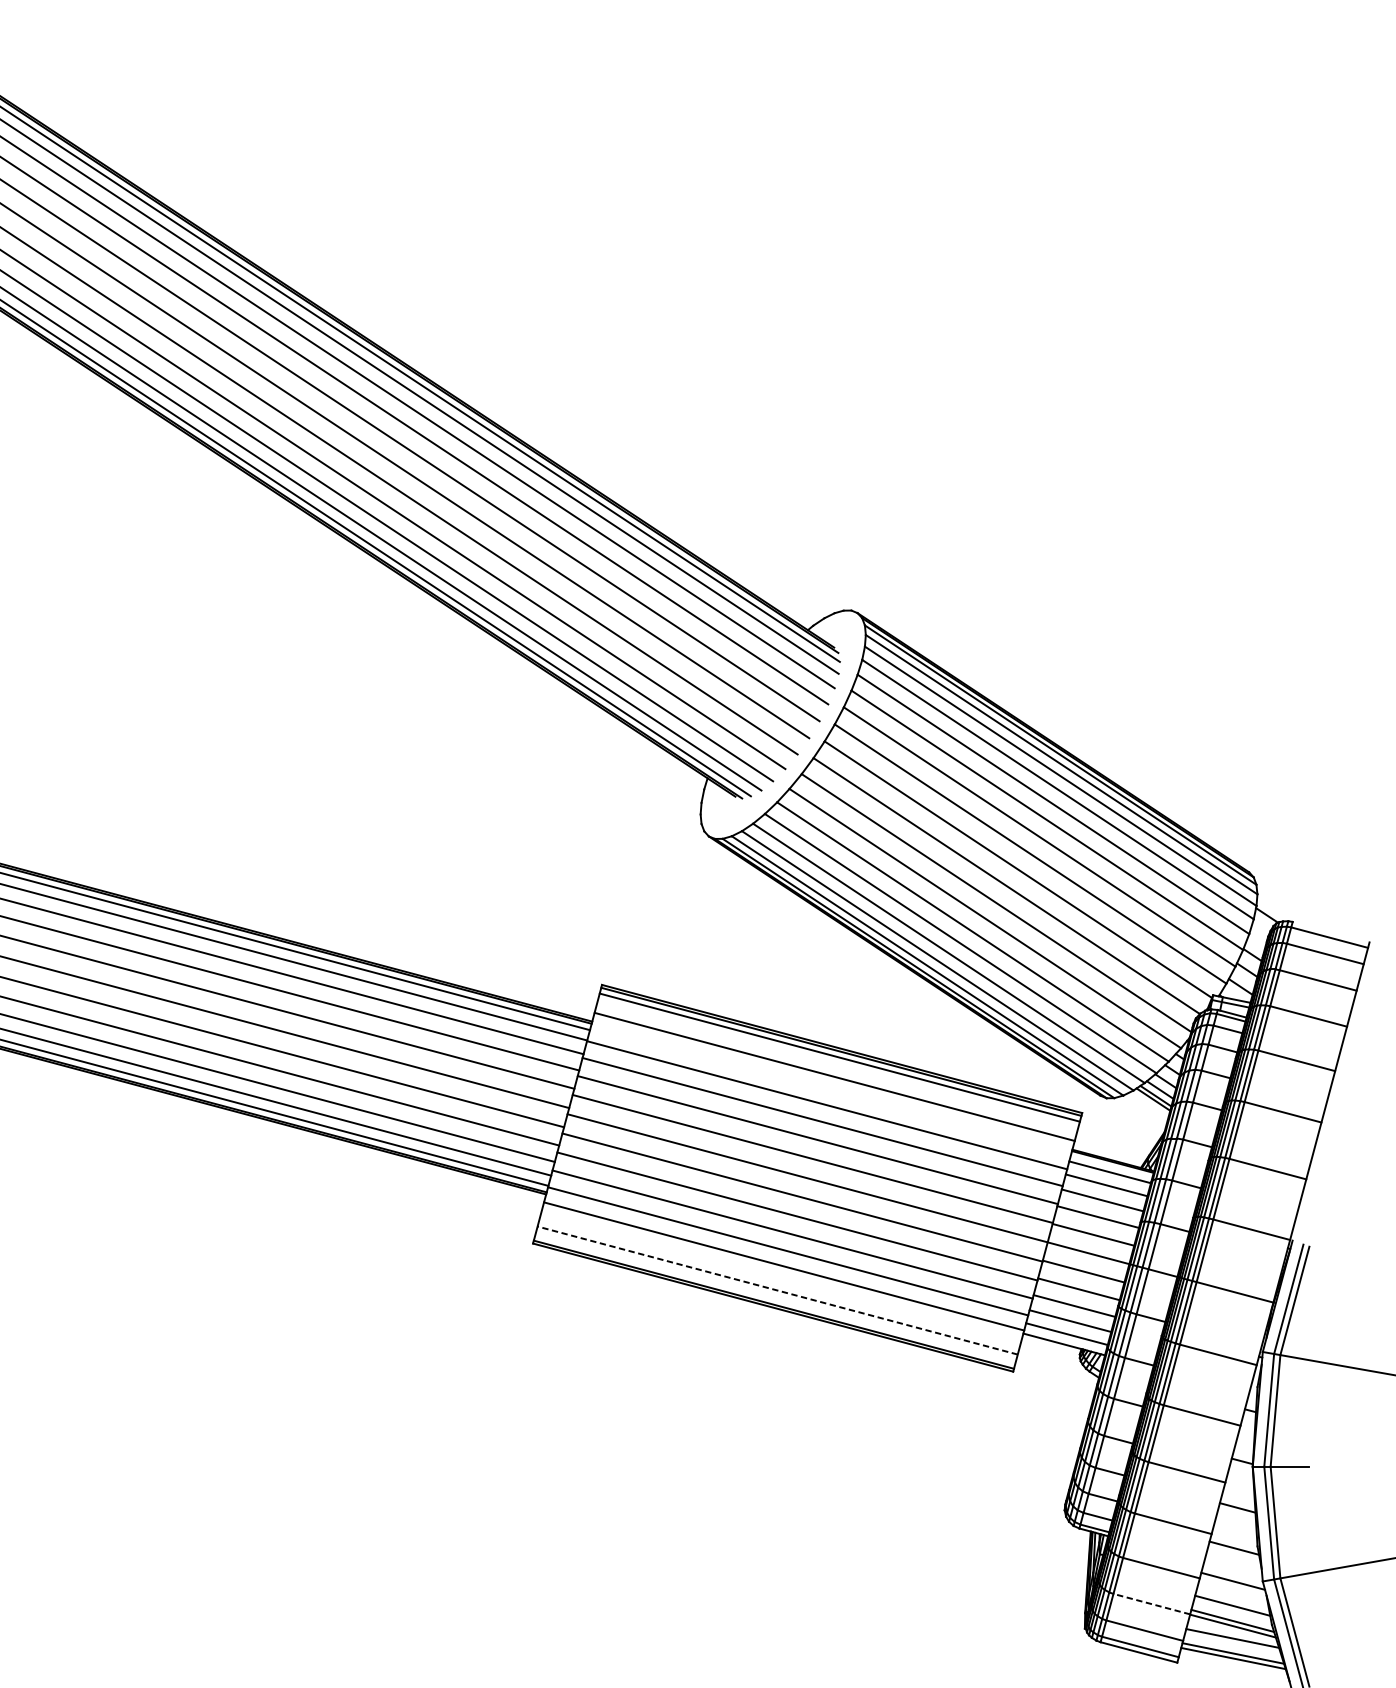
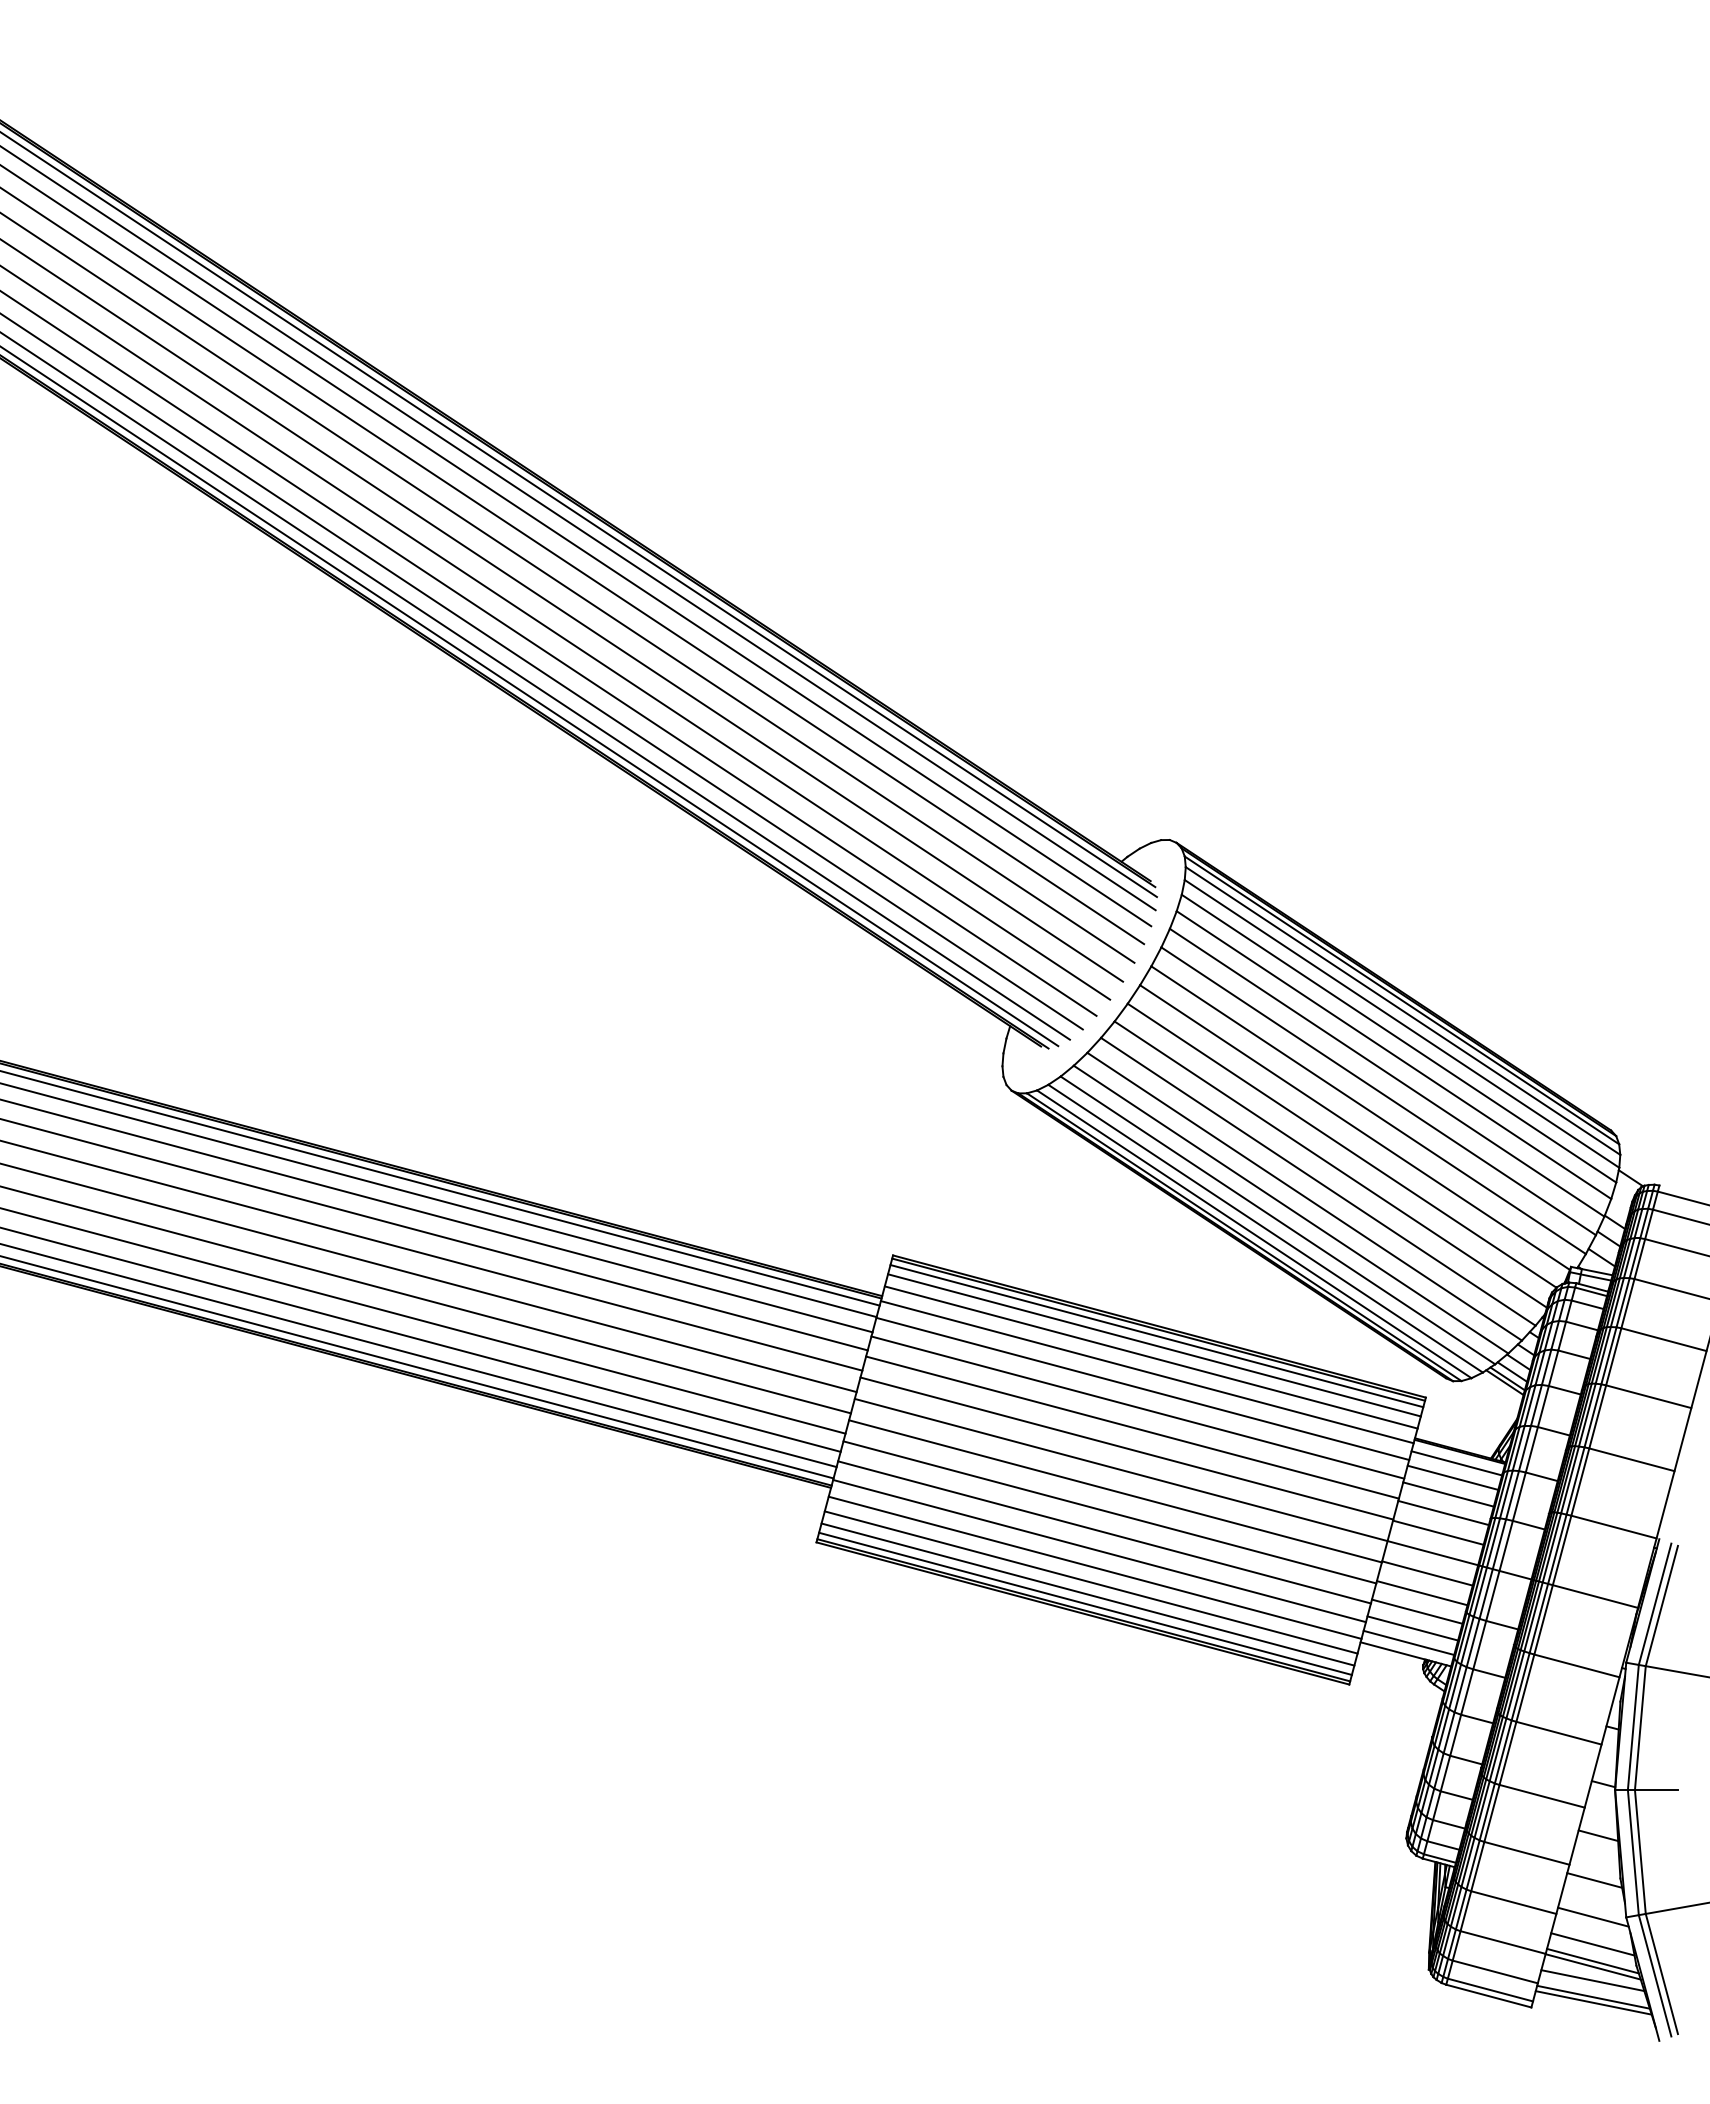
line: (837, 1066) -> (1154, 1345), added
line: (830, 1090) -> (1146, 1372), added
line: (779, 1279) -> (1090, 1582), added
line: (778, 1290) -> (1088, 1594), dashed -> solid
line: (775, 1298) -> (1085, 1603), added
line: (1151, 1604) -> (1502, 1942), dashed -> solid

